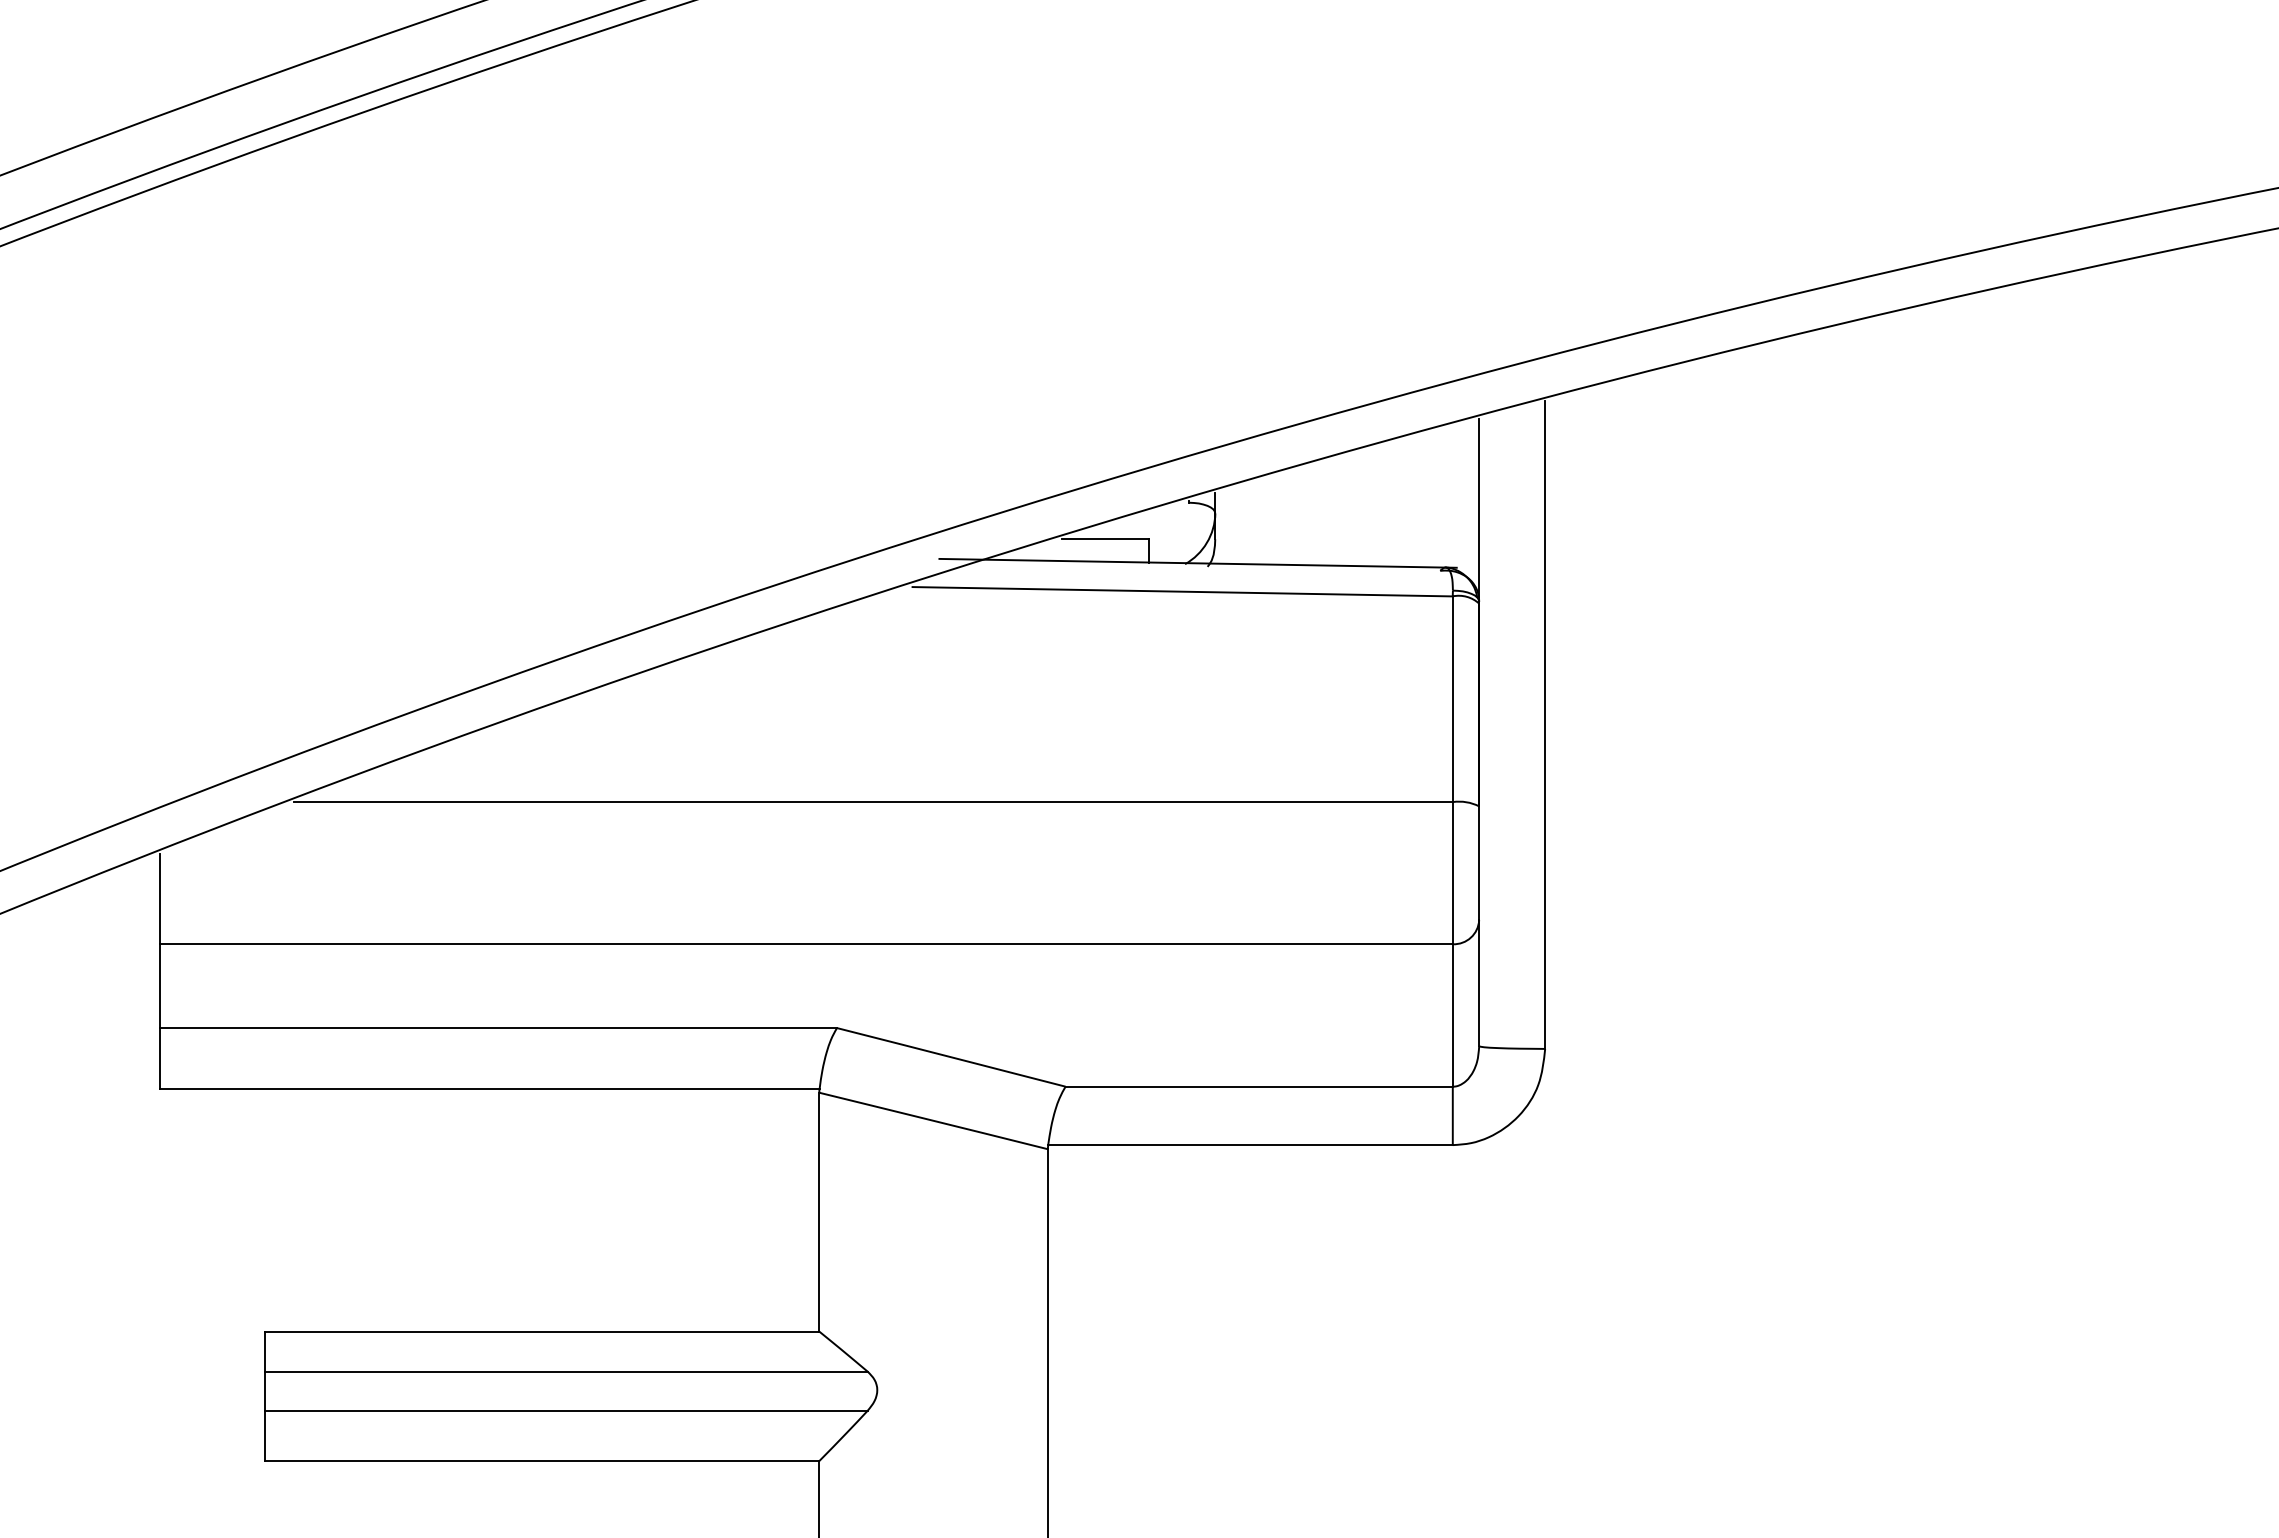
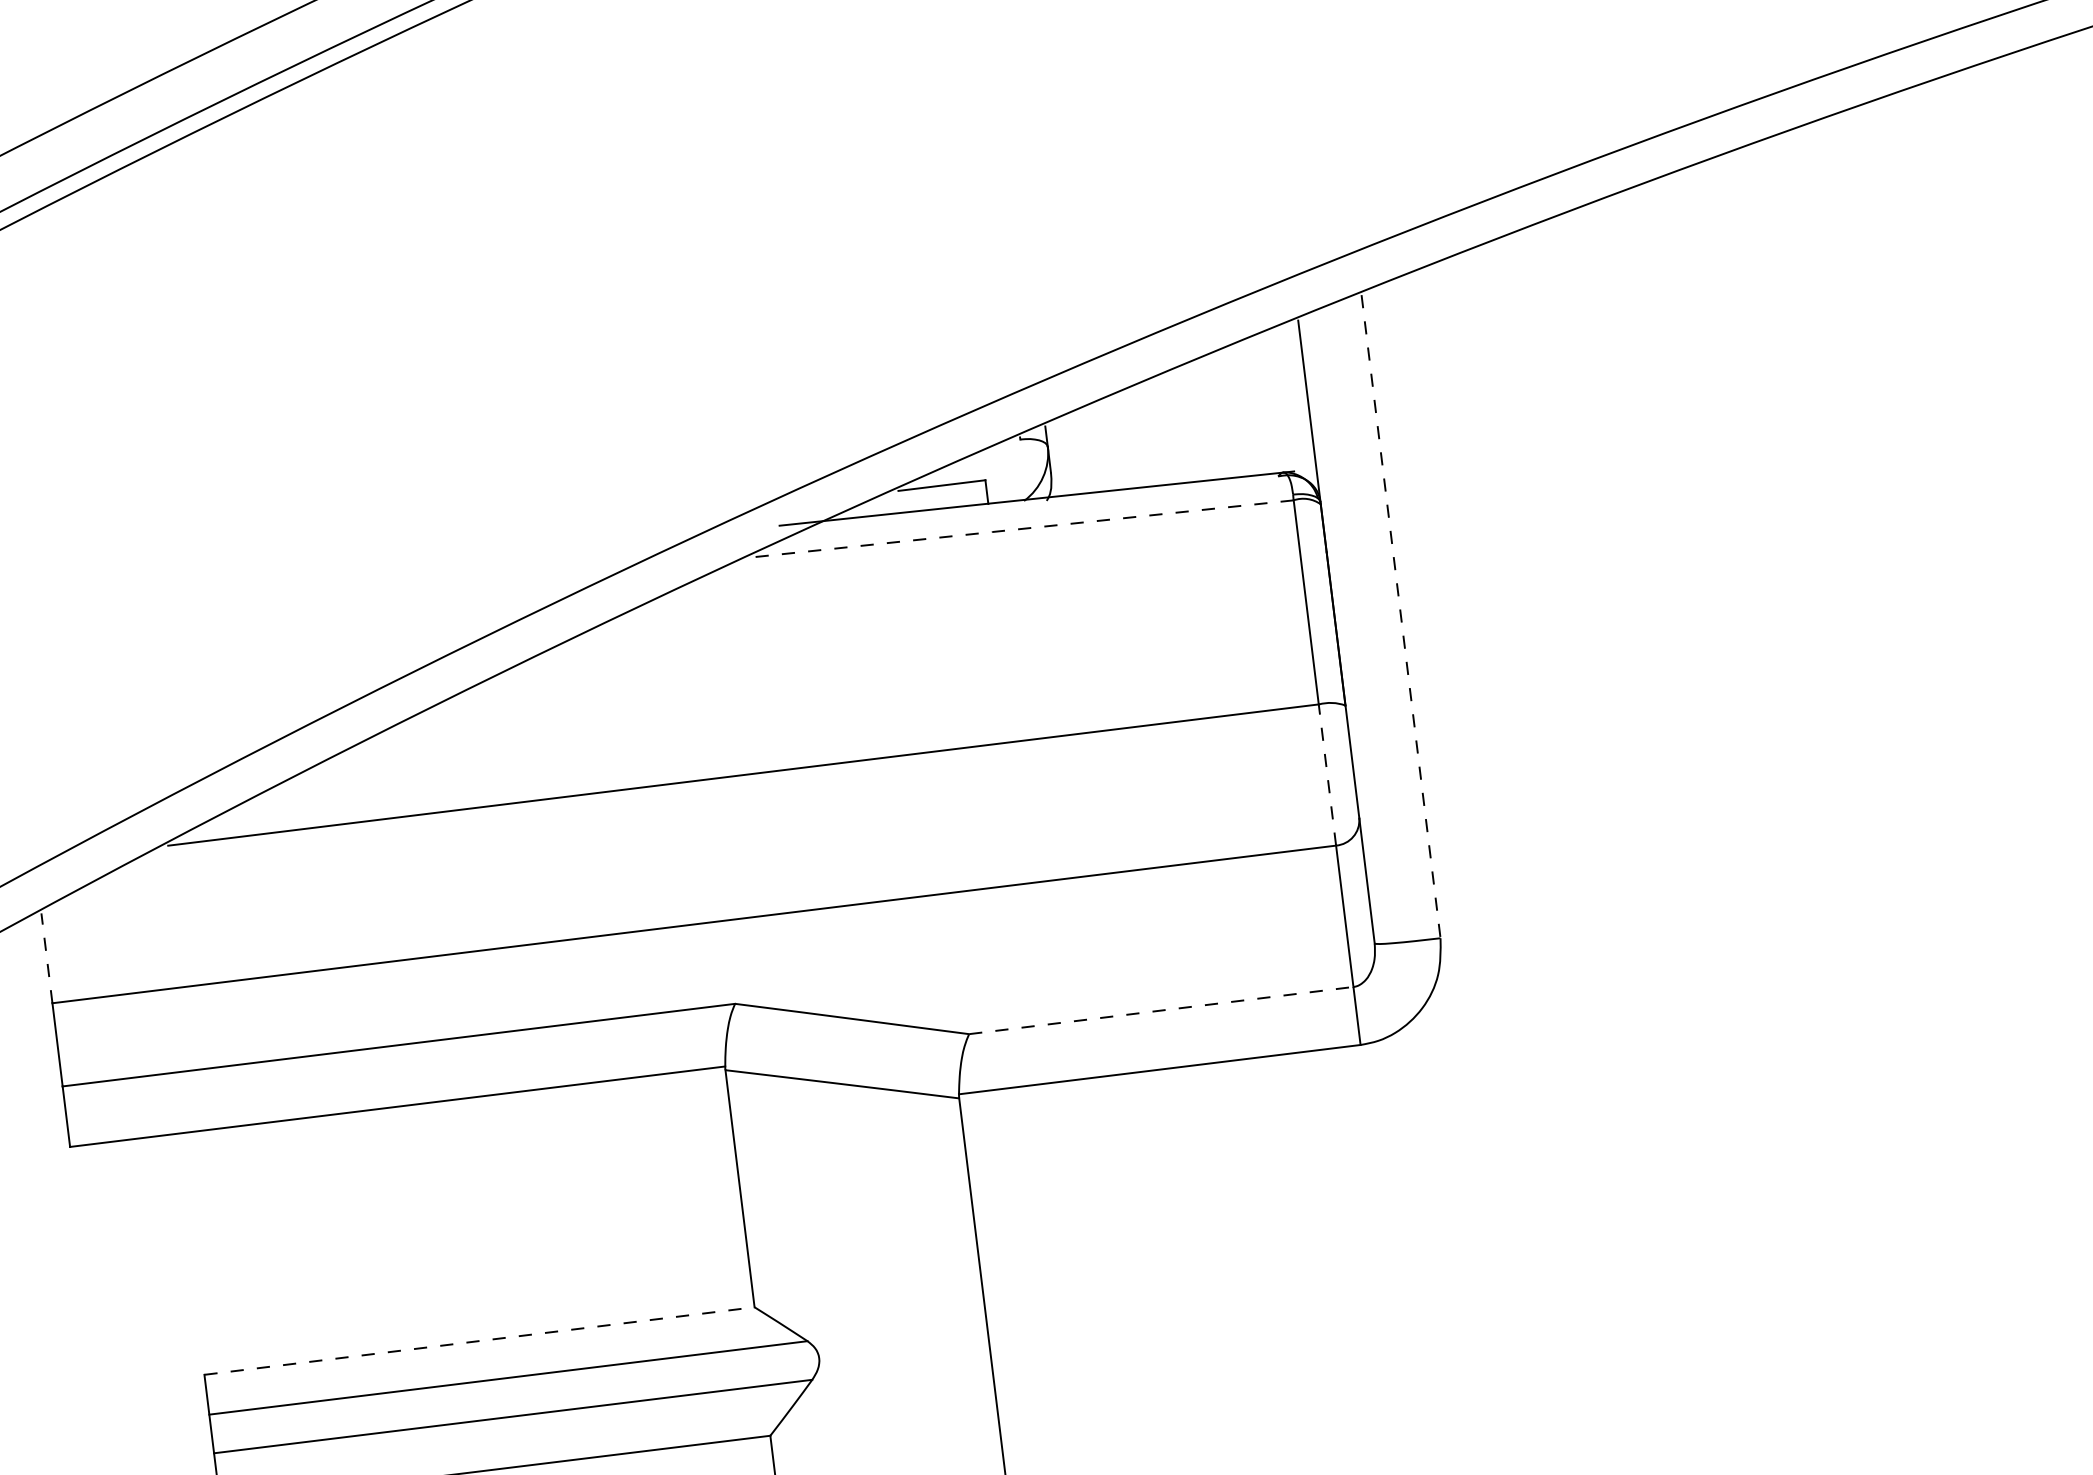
line: (1181, 591) -> (1023, 528), solid -> dashed
line: (1545, 724) -> (1401, 616), solid -> dashed
line: (1452, 872) -> (1327, 774), solid -> dashed
line: (159, 898) -> (46, 957), solid -> dashed
line: (1259, 1086) -> (1161, 1010), solid -> dashed
line: (542, 1331) -> (479, 1340), solid -> dashed

